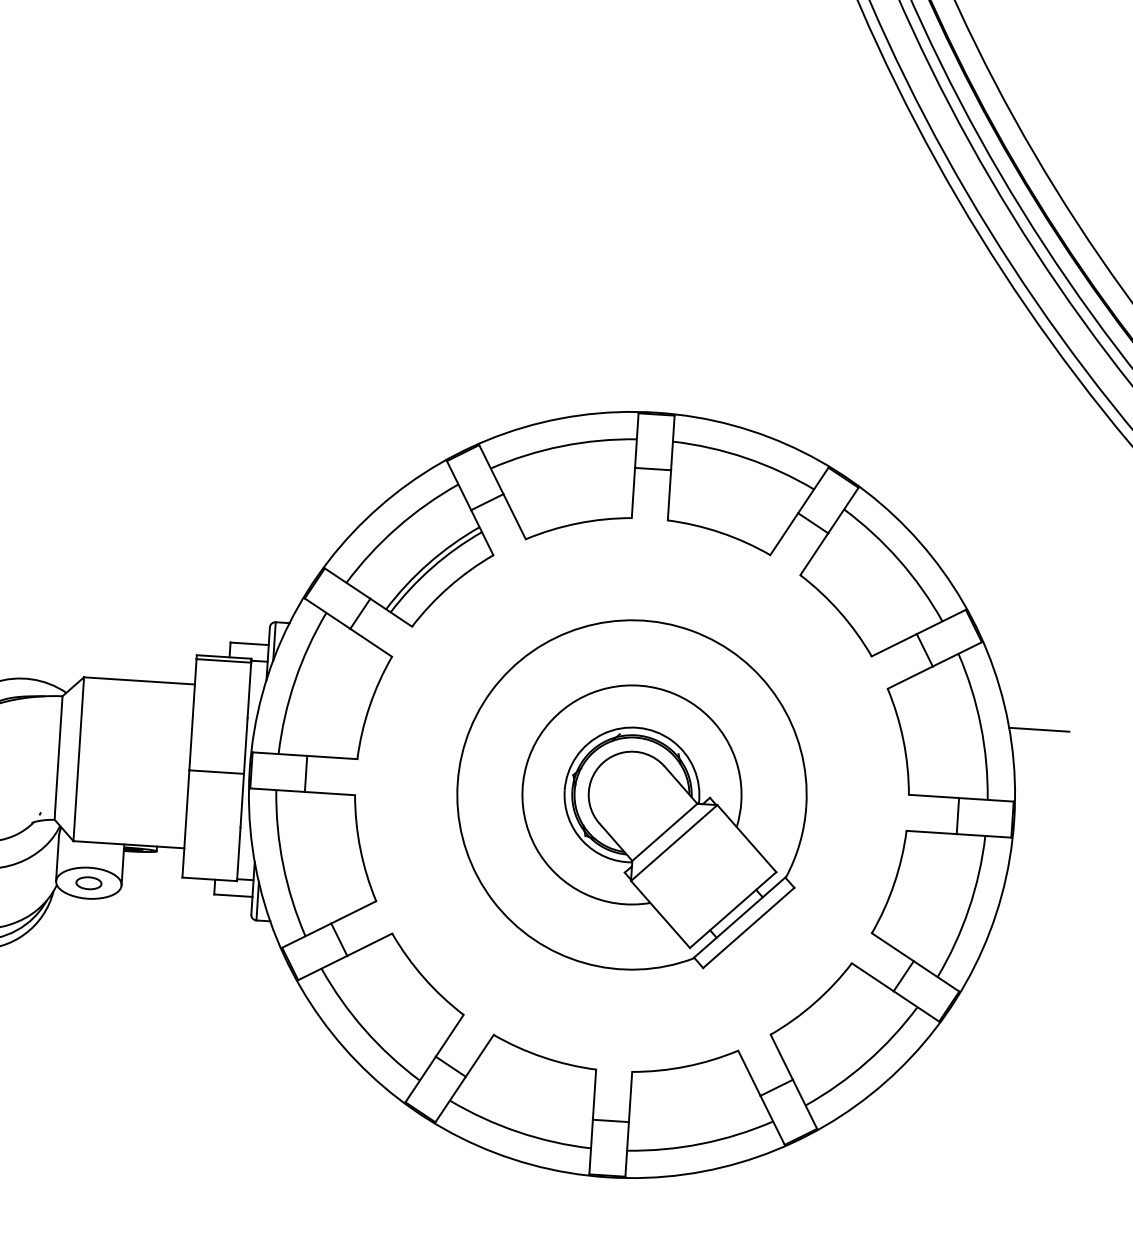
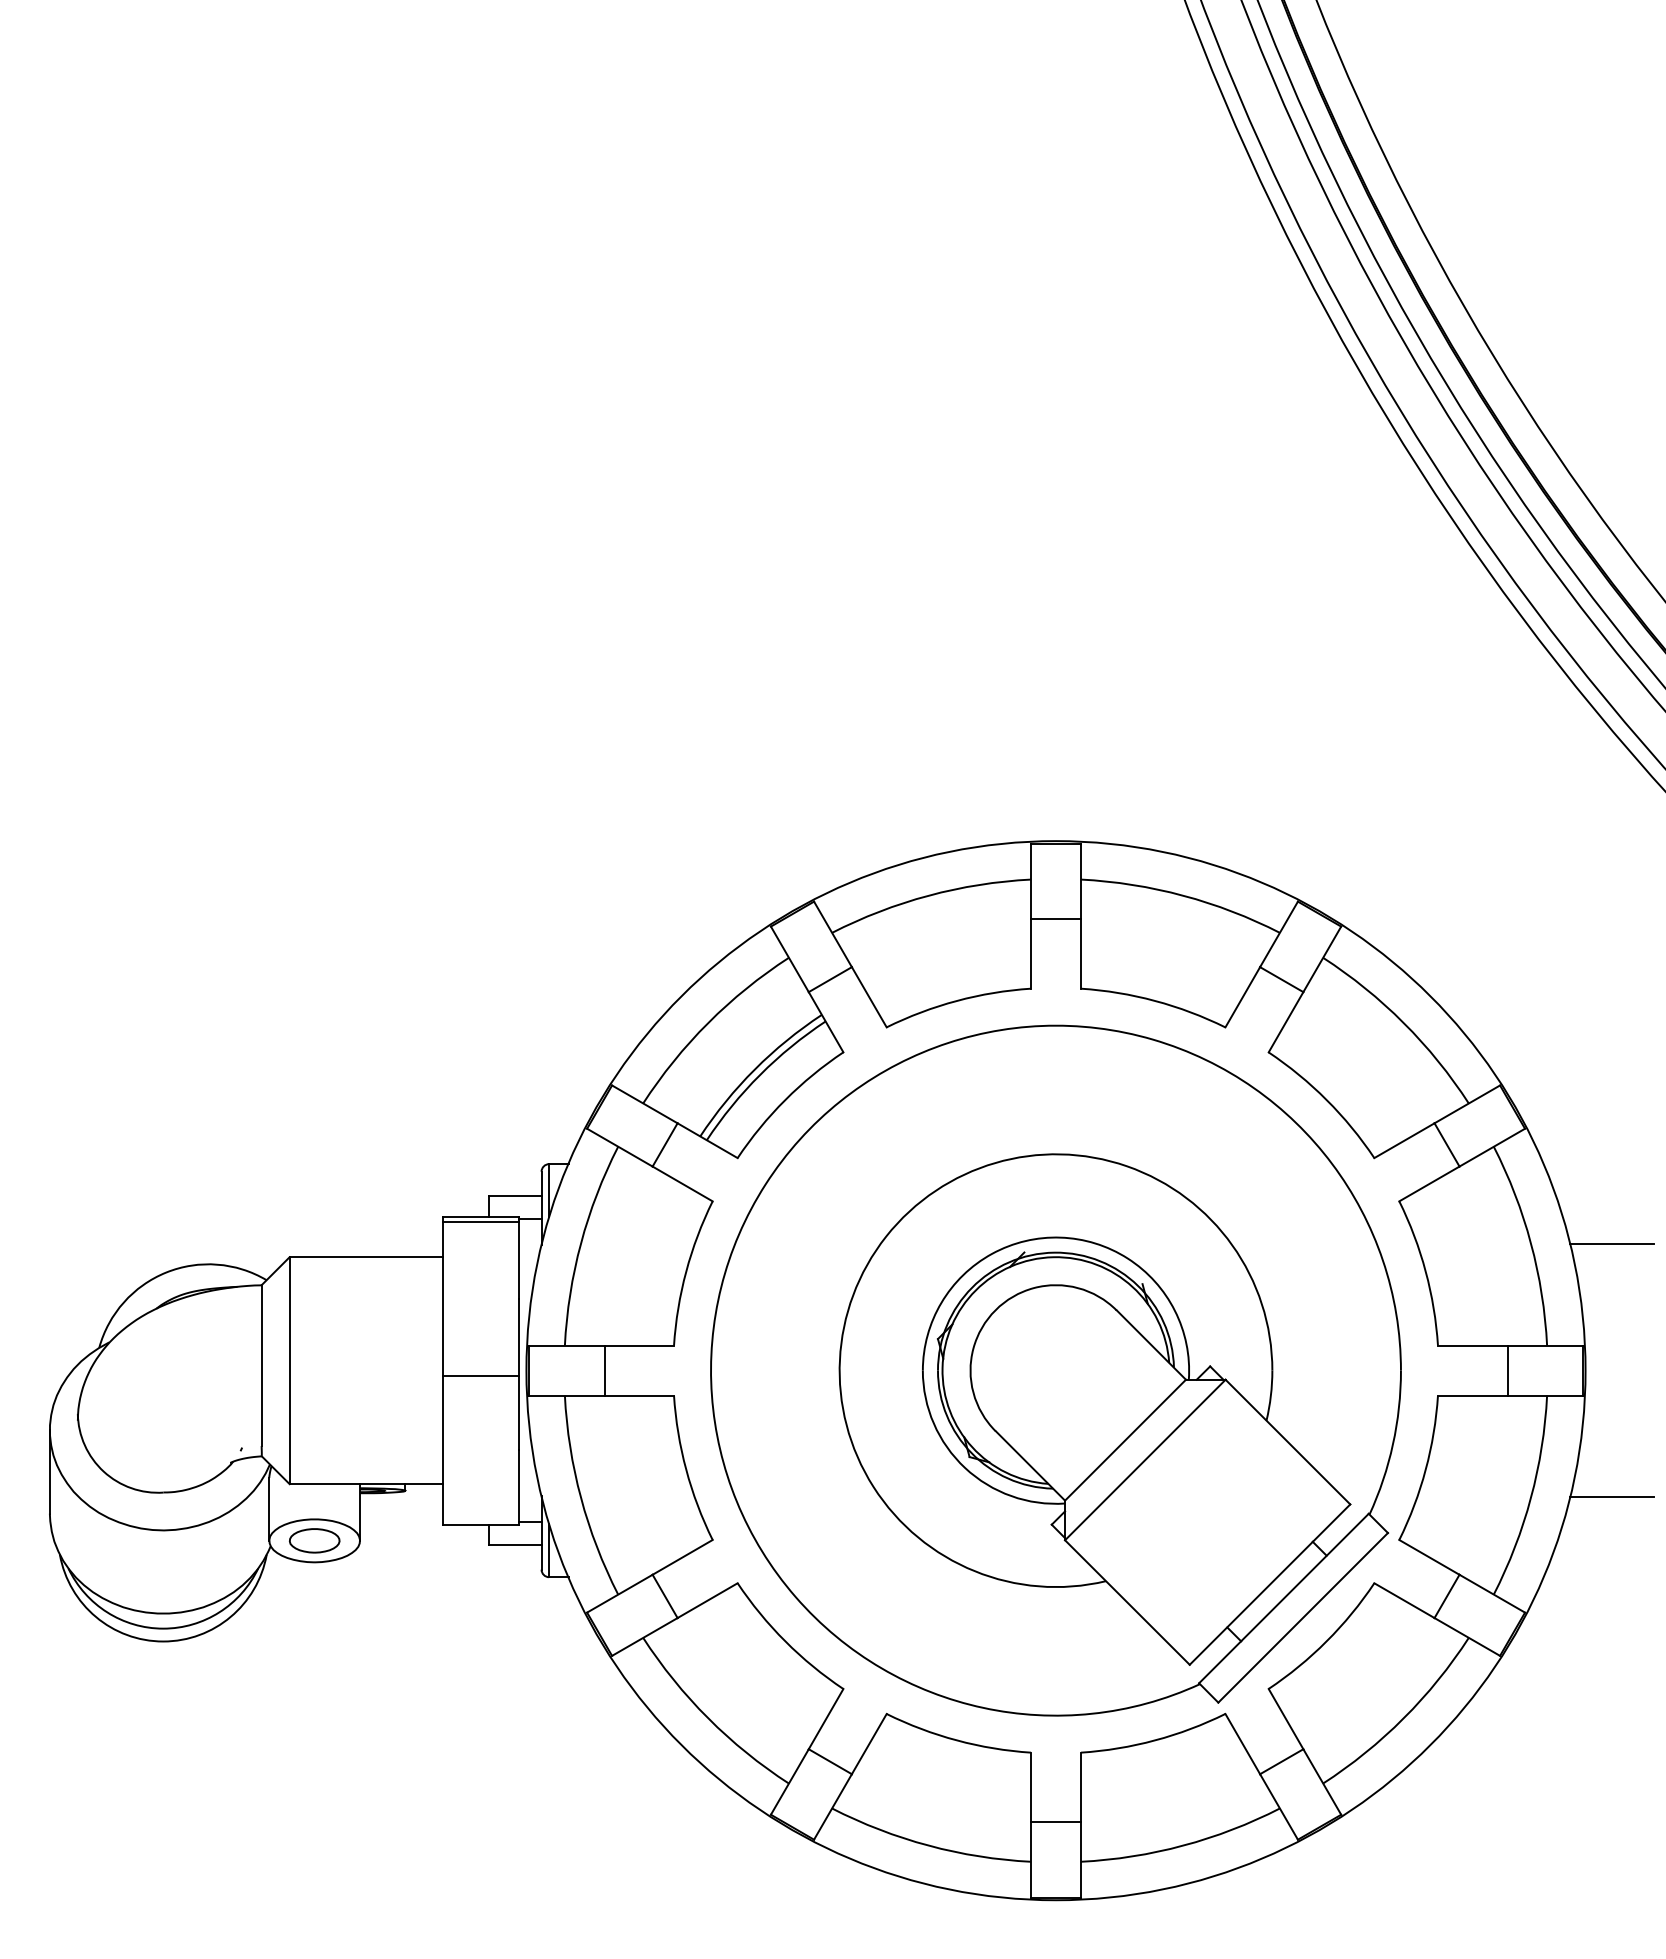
part: (631, 794) -> (1055, 1370), size x1.43
part: (88, 882) -> (314, 1540), size x1.43
line: (1027, 912) -> (1611, 1497), added

